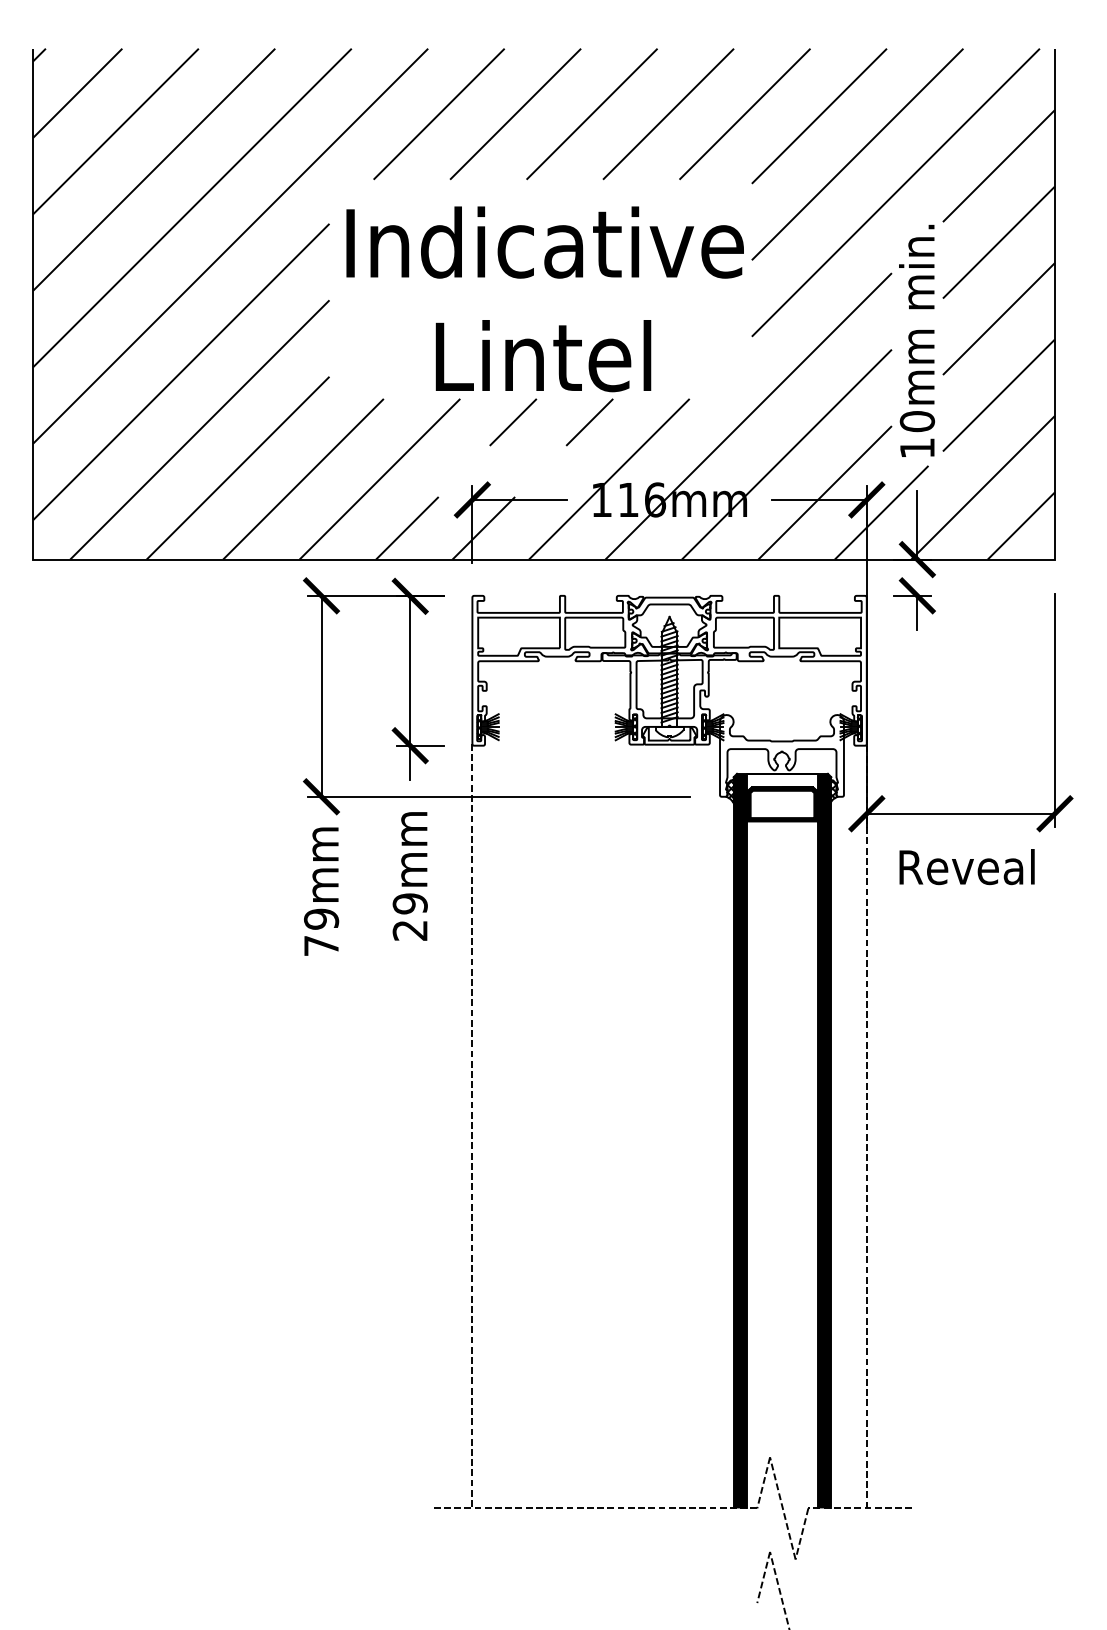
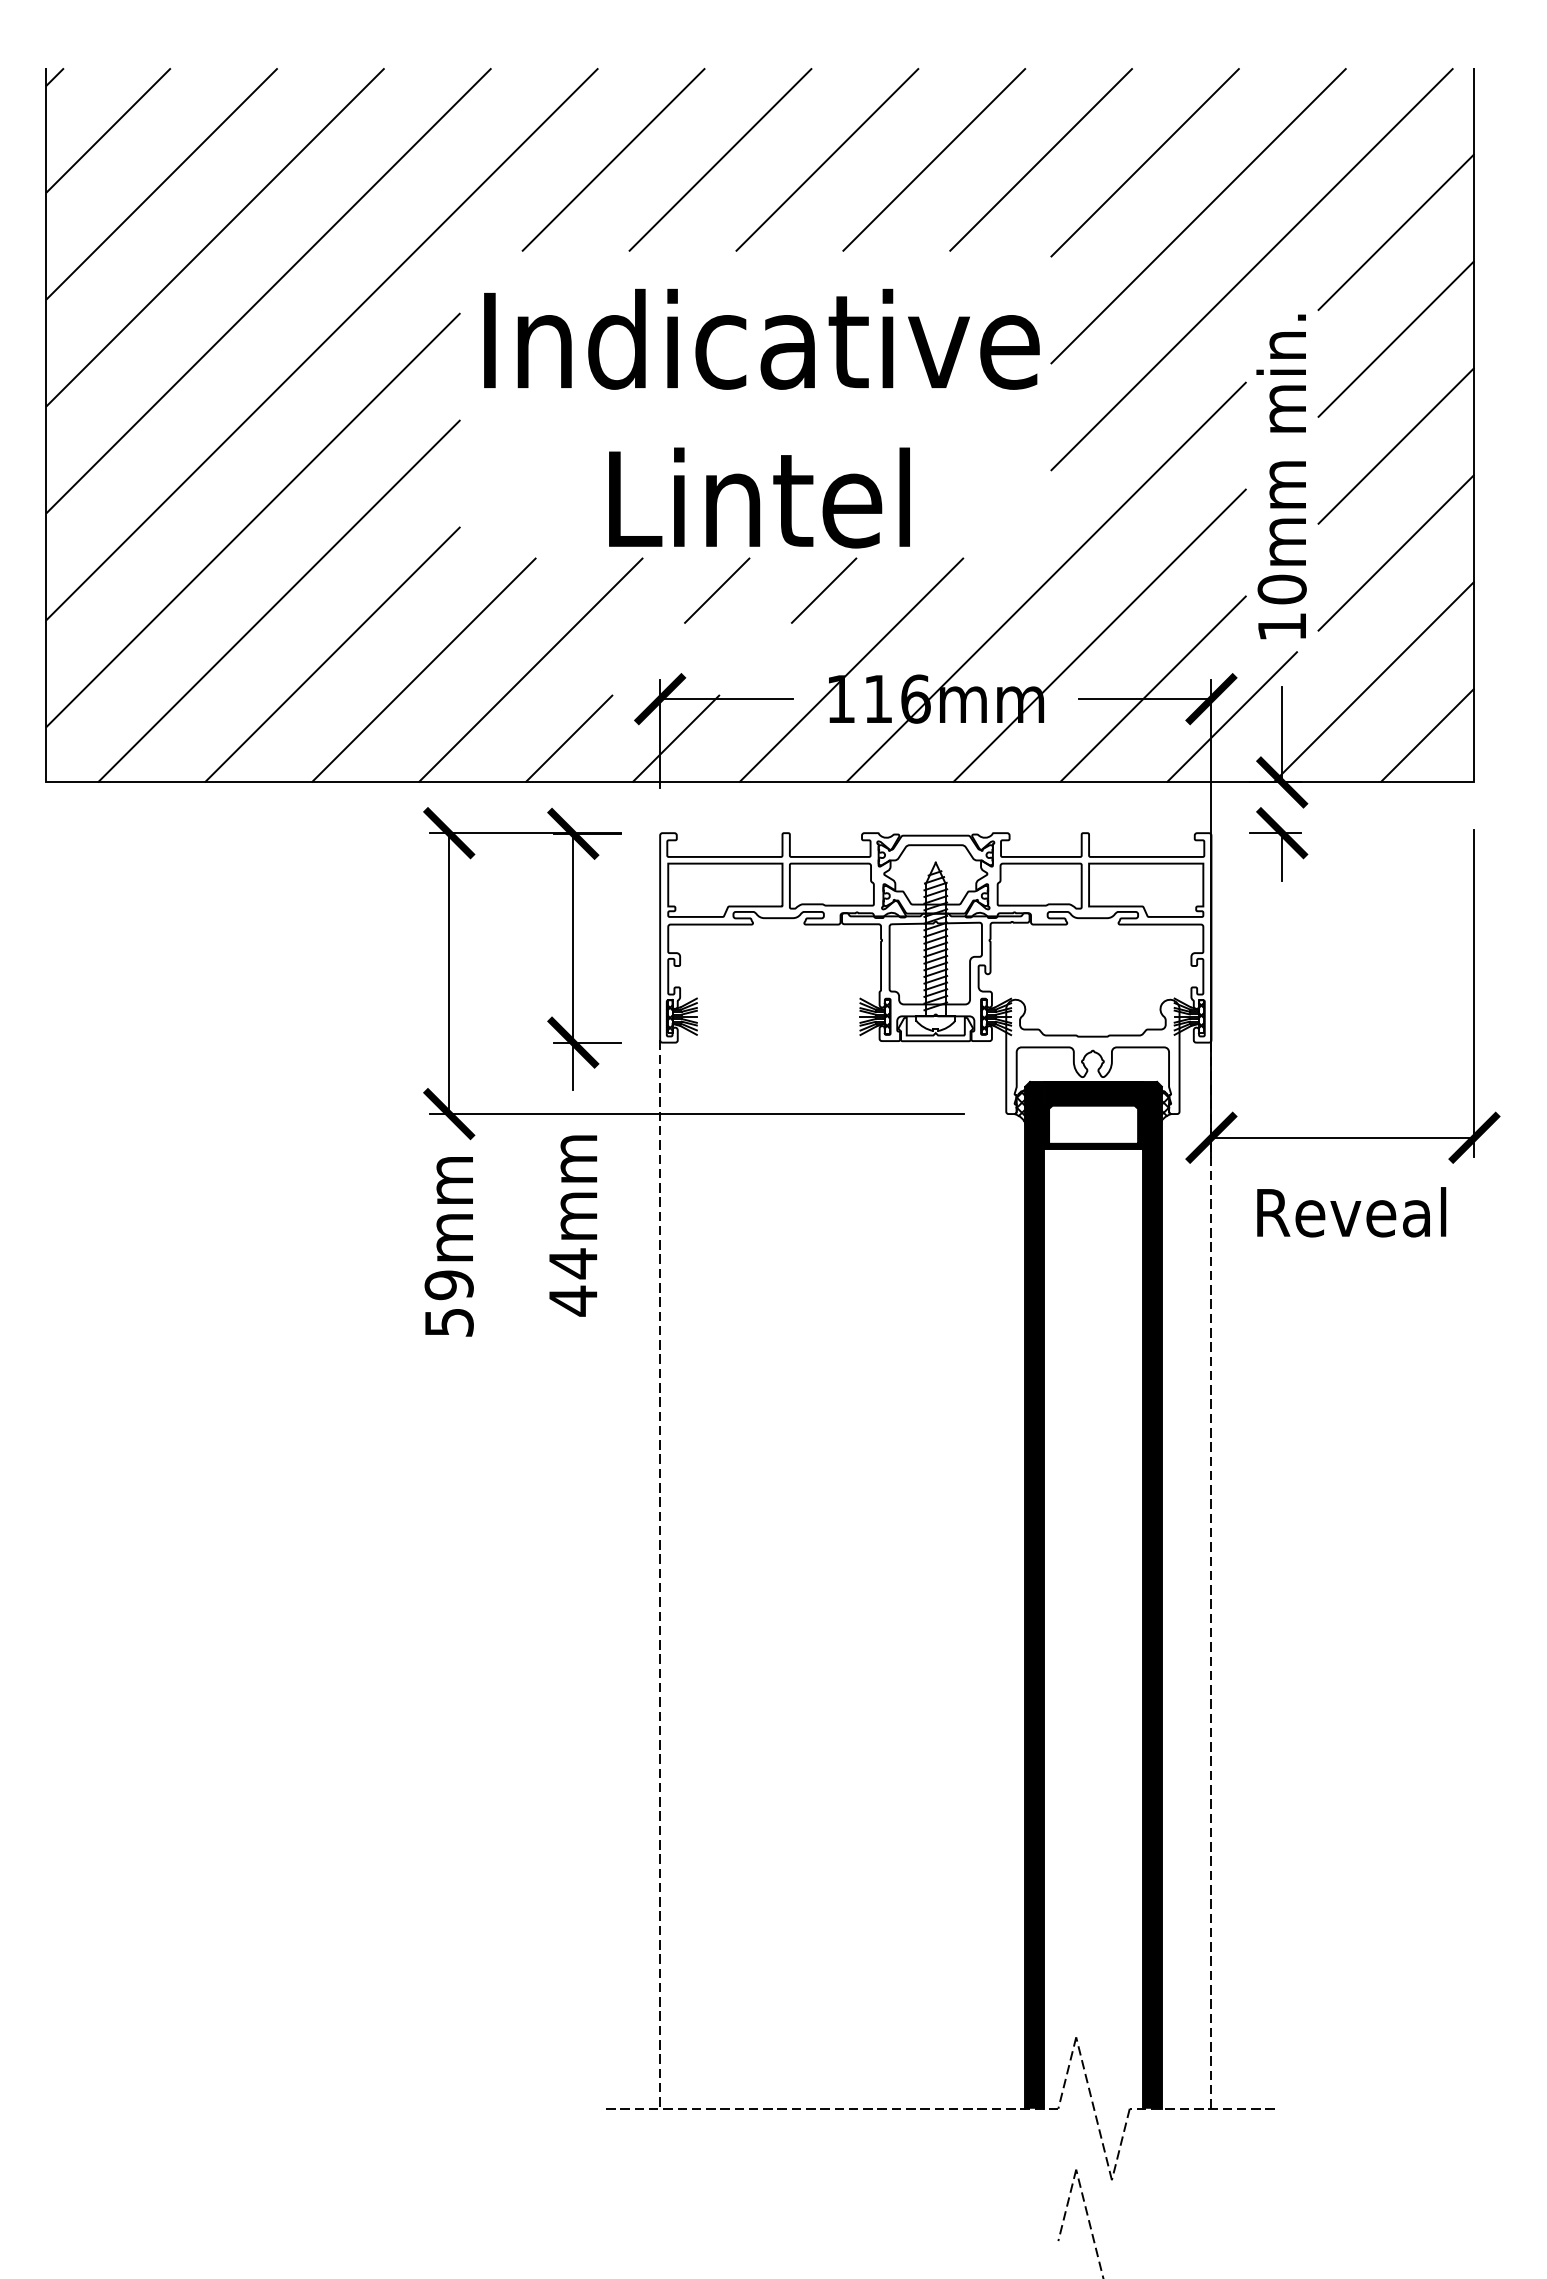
fill: (782, 782) -> (1093, 1093), added
text: (409, 917) -> (572, 1282), 29mm -> 44mm
text: (321, 945) -> (449, 1322), 79mm -> 59mm

